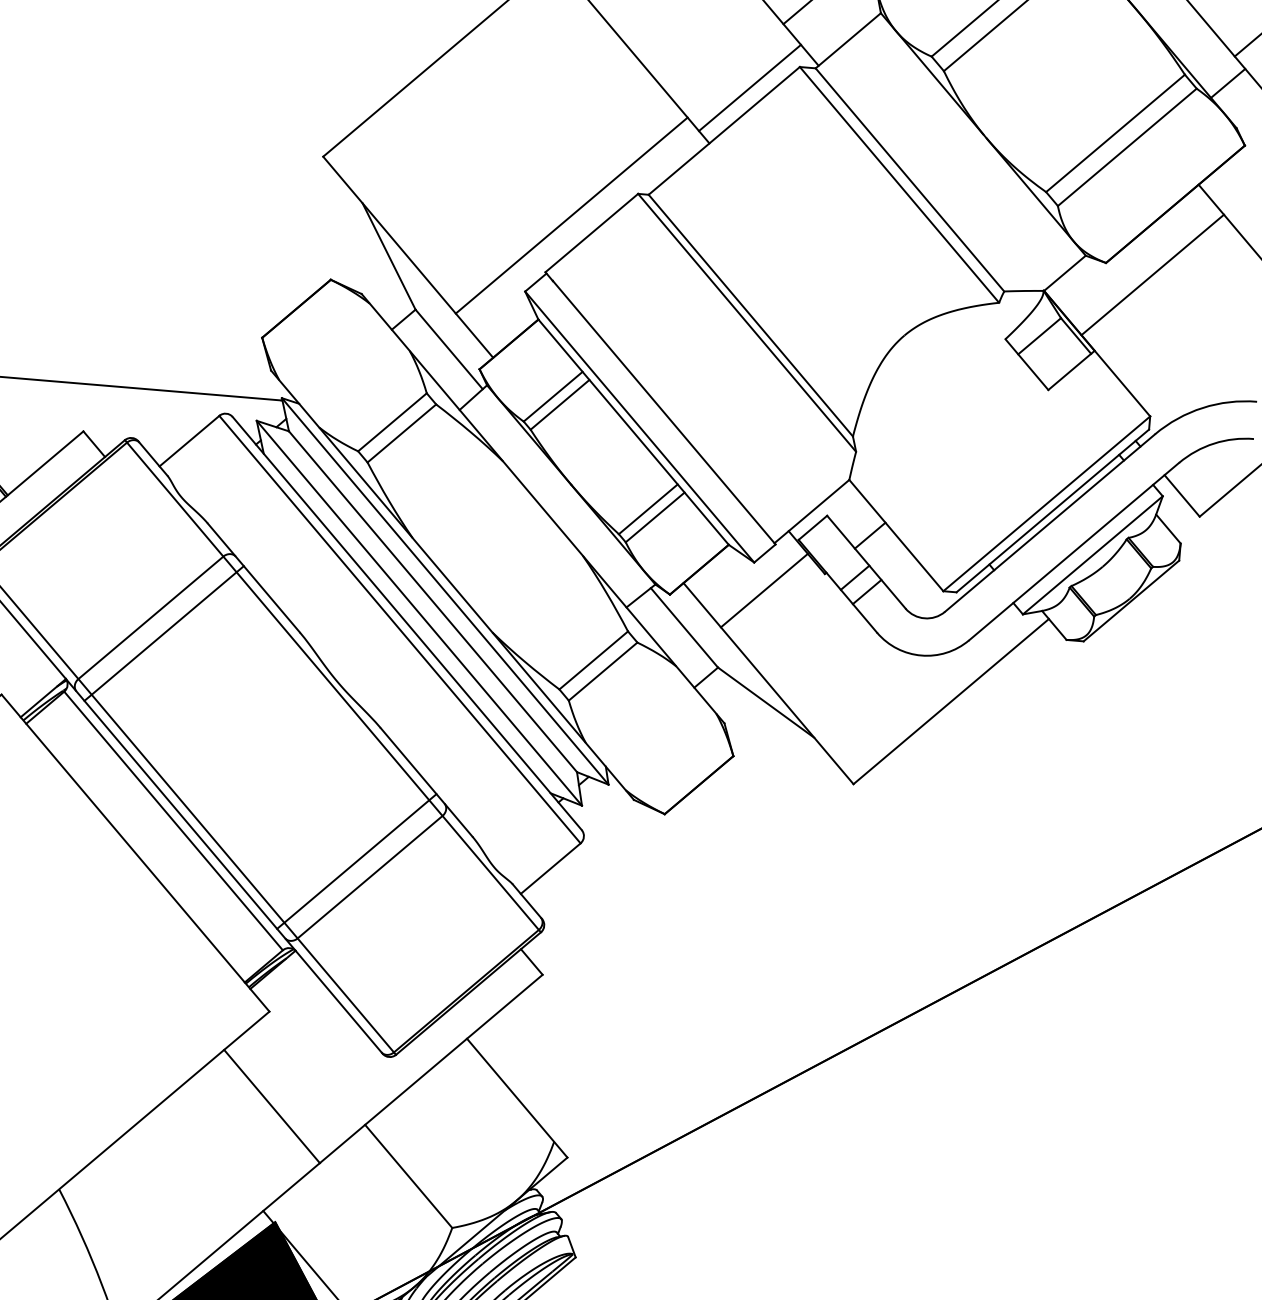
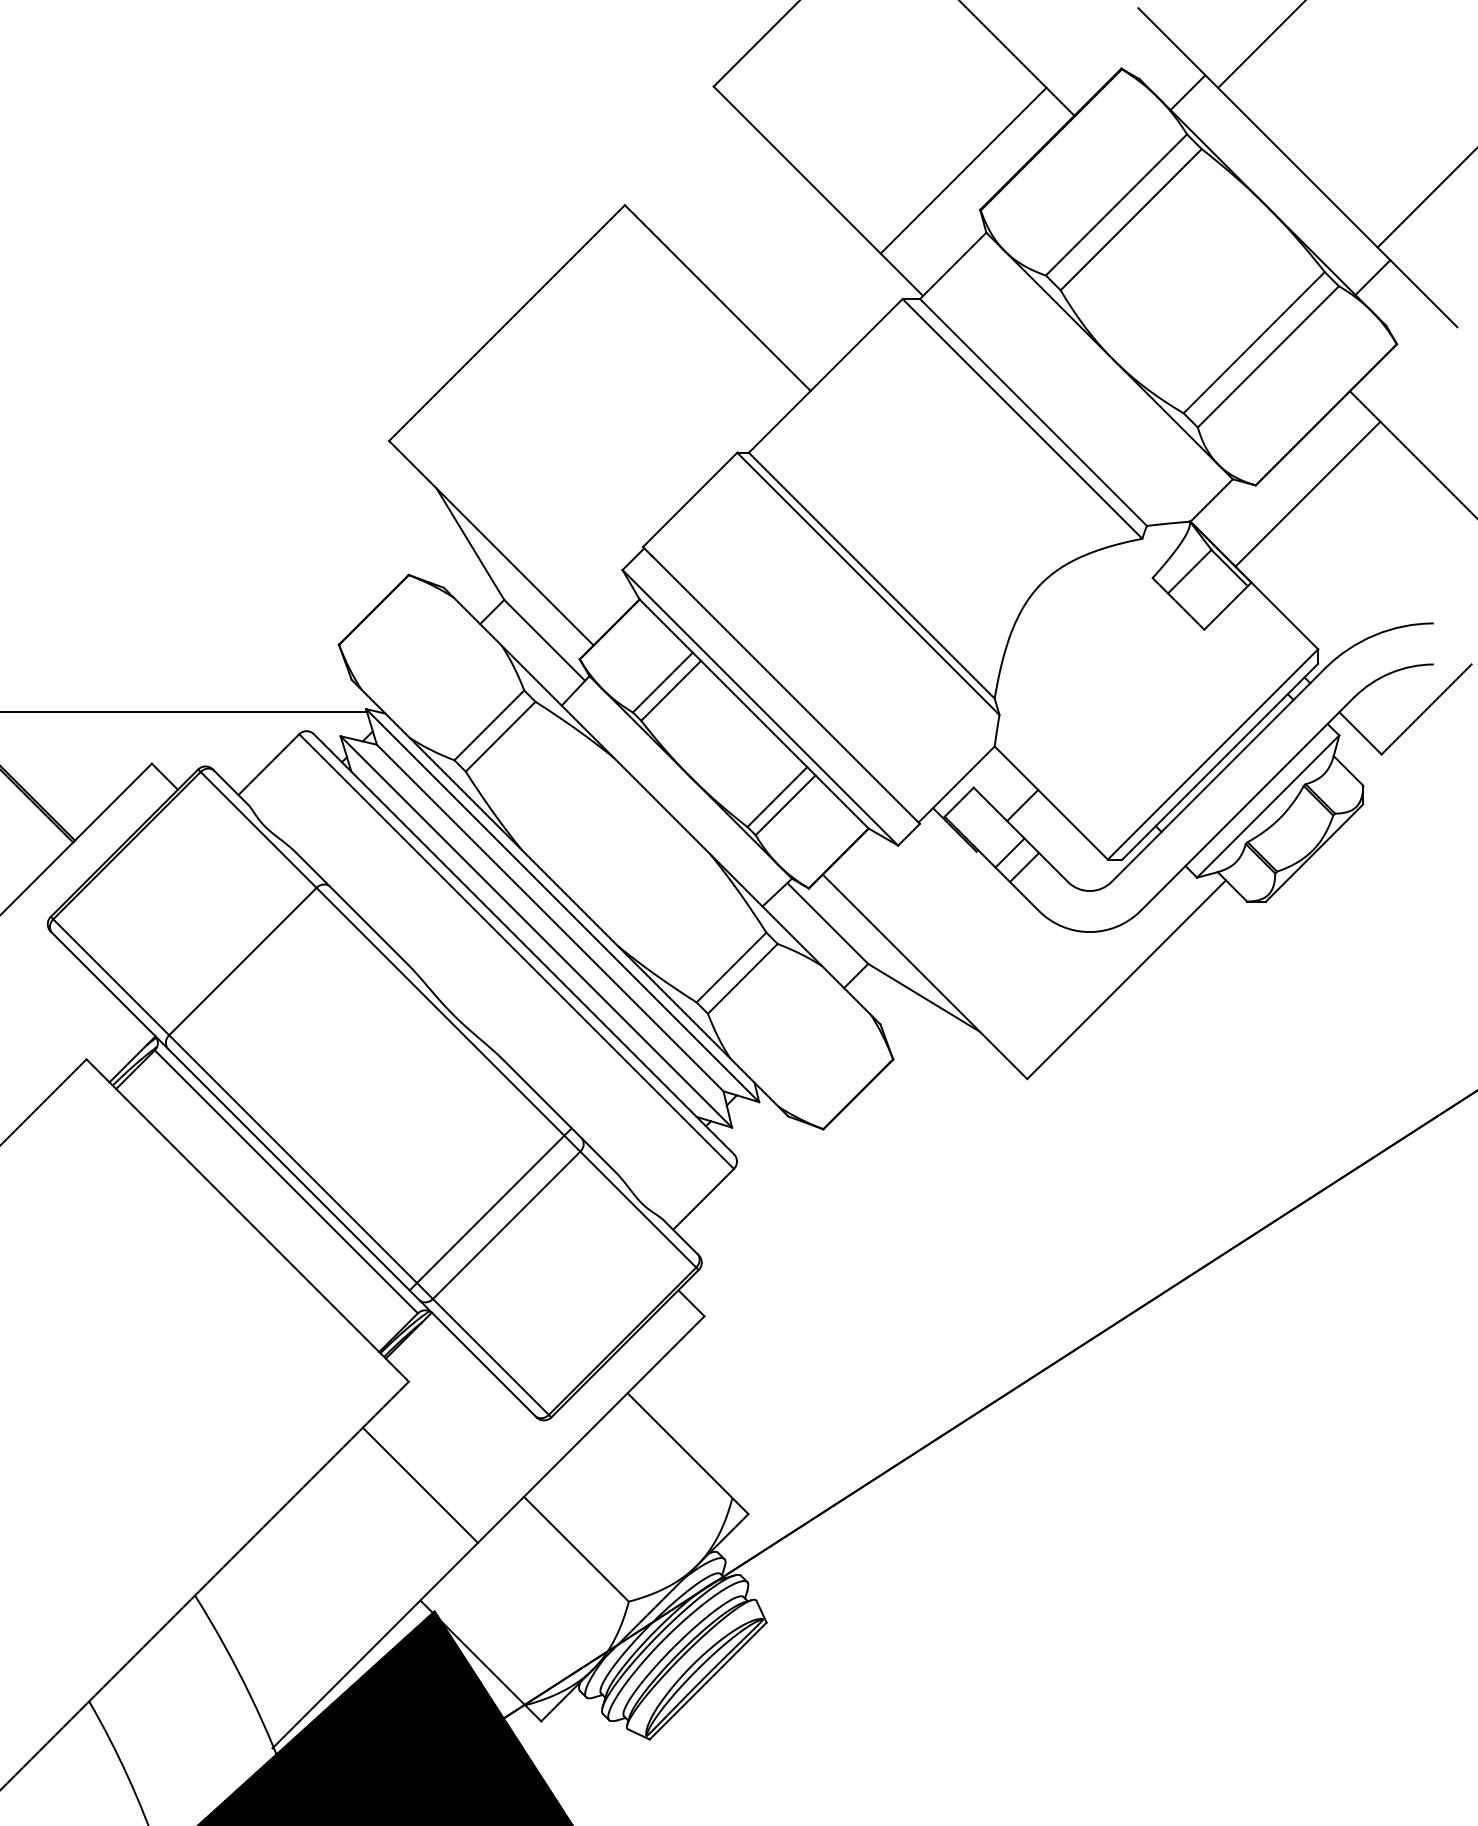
line: (749, 87) -> (849, 326), removed
line: (571, 215) -> (666, 482), removed
line: (764, 590) -> (911, 875), removed
line: (163, 633) -> (258, 977), removed

